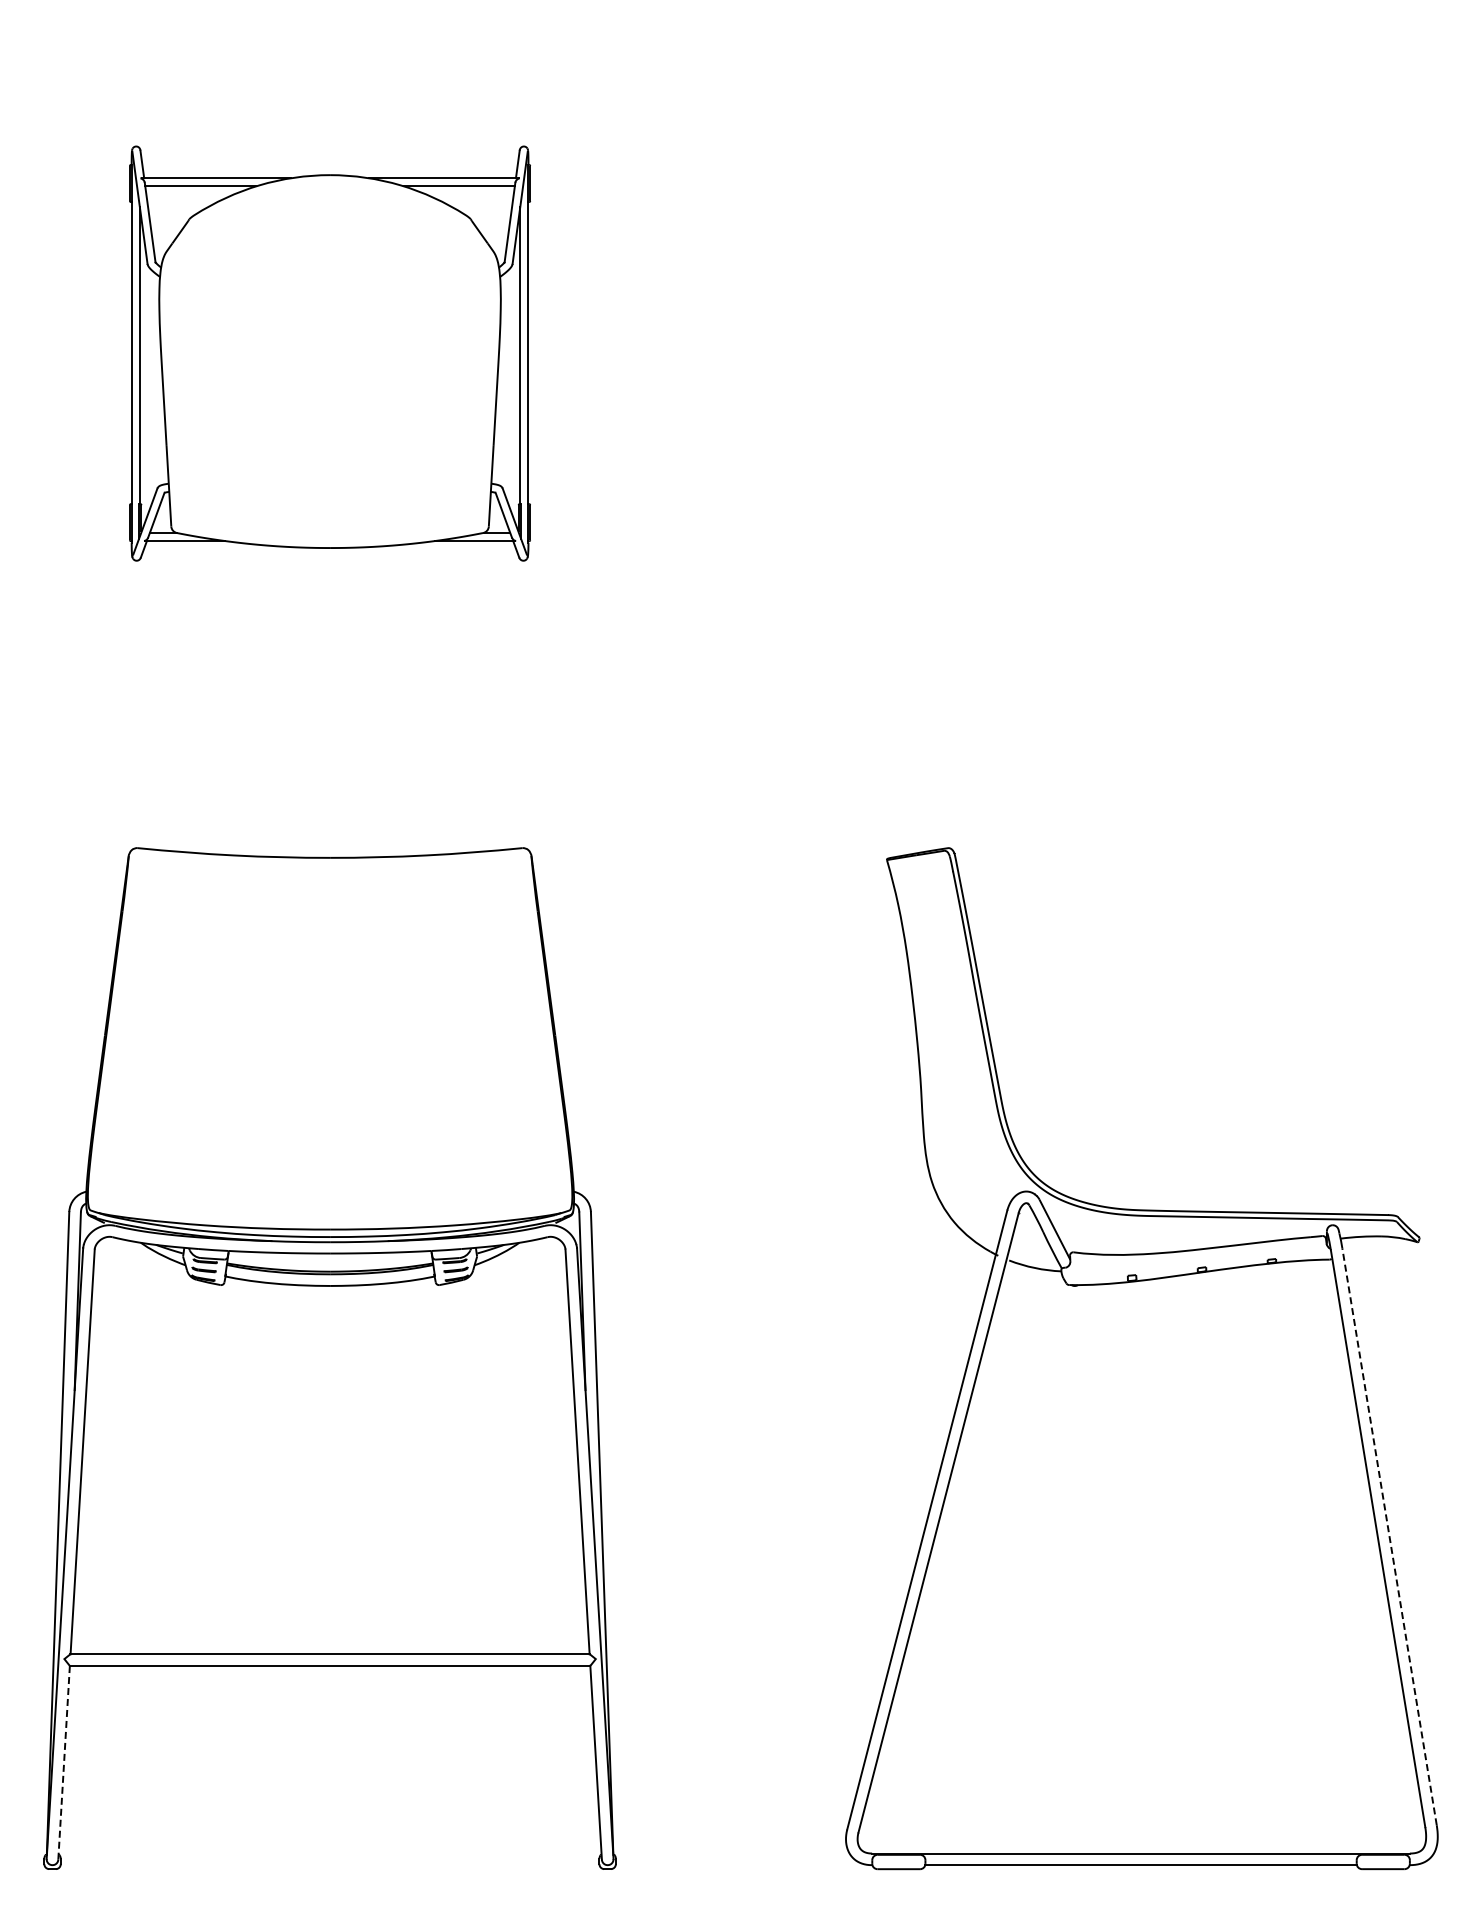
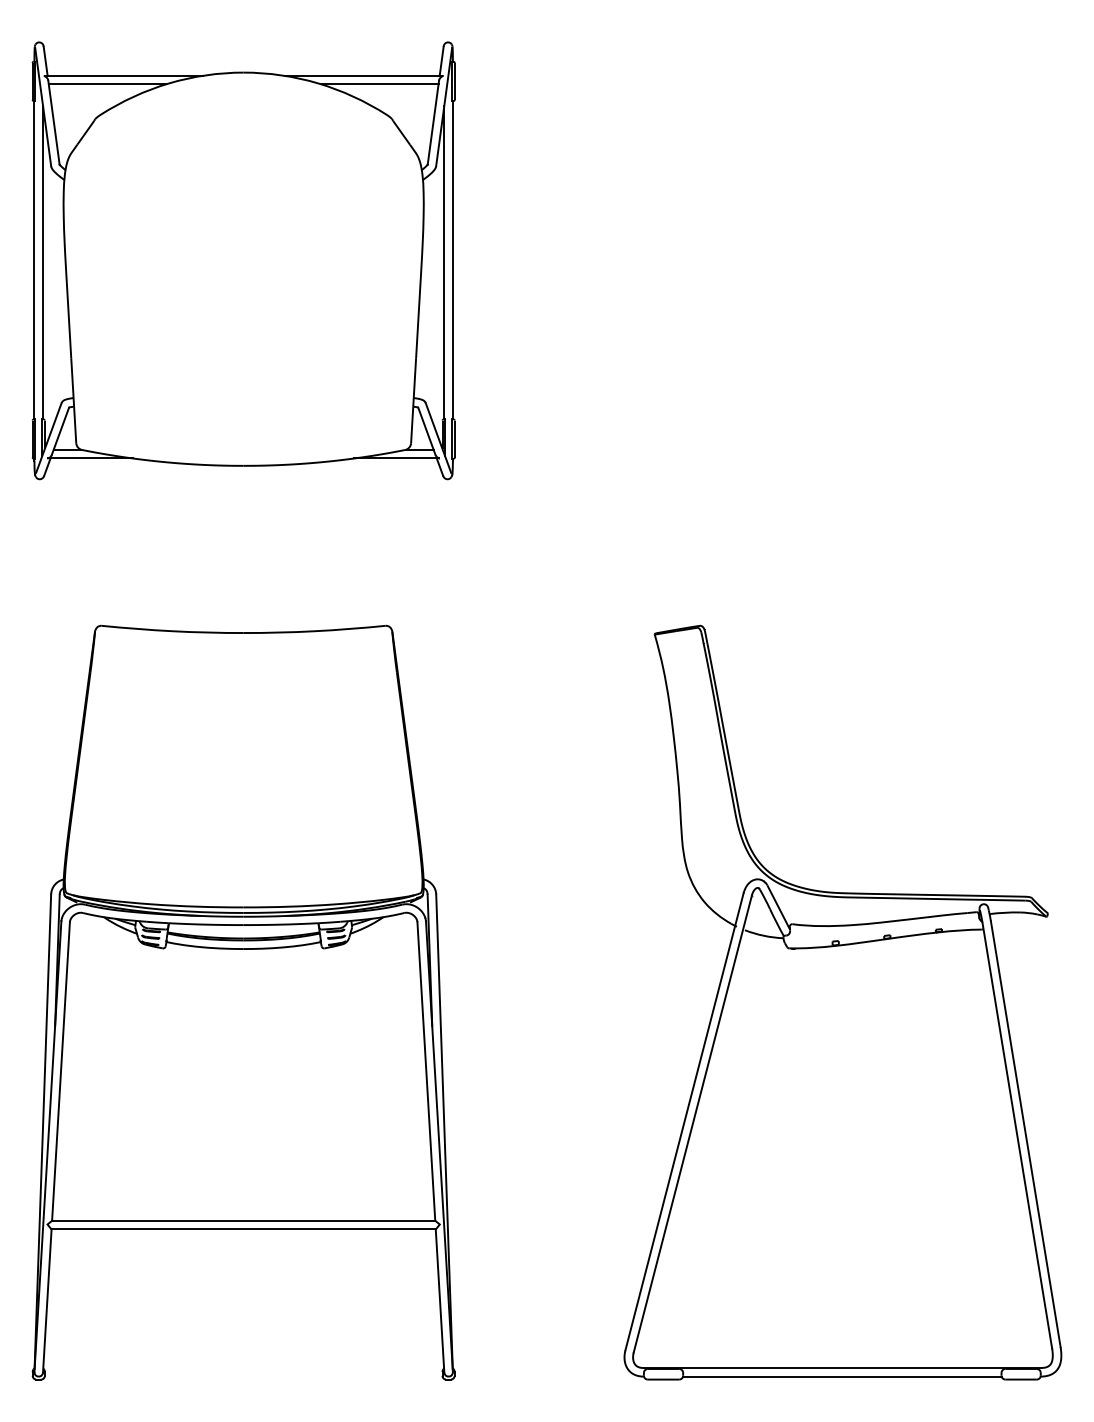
part: (329, 353) -> (243, 260), size x1.43
line: (1389, 1536) -> (1025, 1133), dashed -> solid
line: (64, 1762) -> (47, 1300), dashed -> solid

